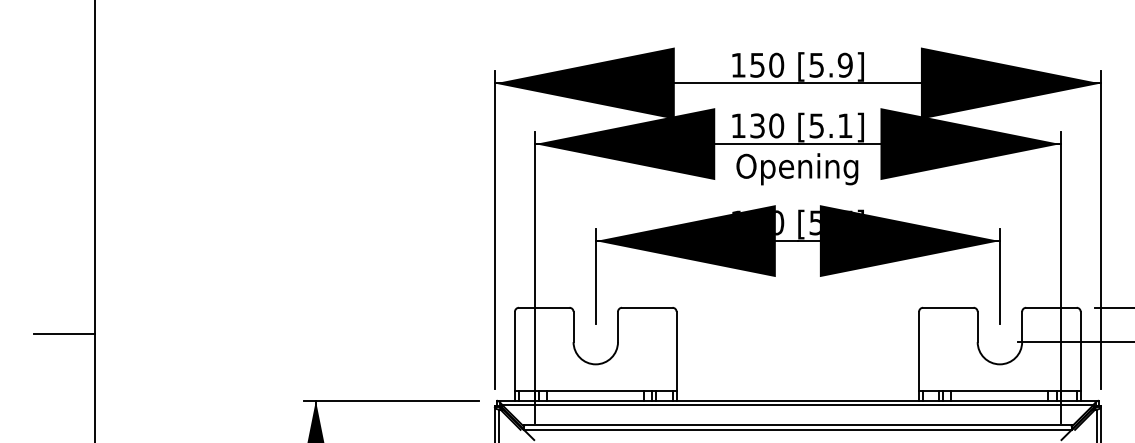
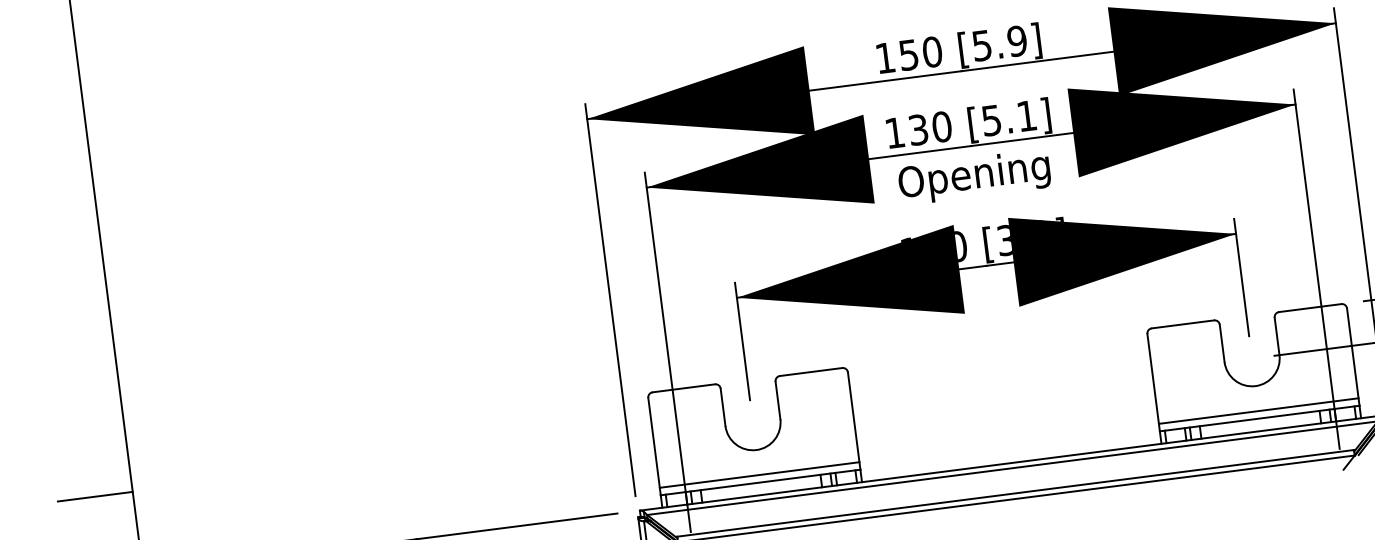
text: (831, 222) -> (1025, 237), [5.7] -> [3.9]
line: (595, 384) -> (759, 474), added
line: (999, 384) -> (1258, 411), added

